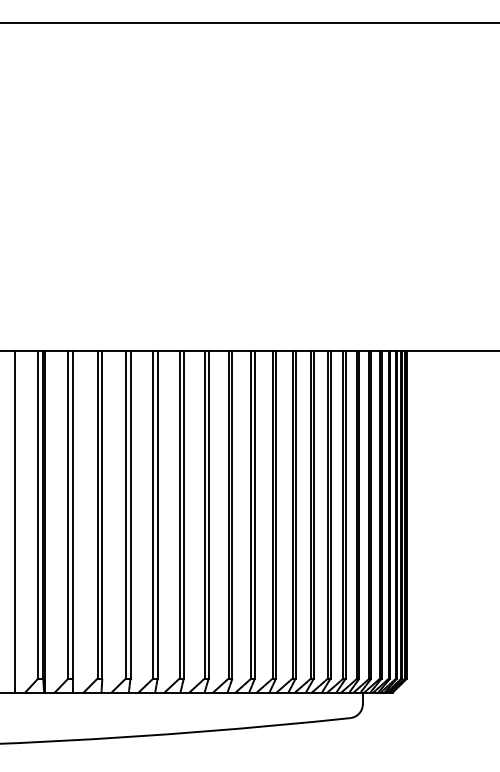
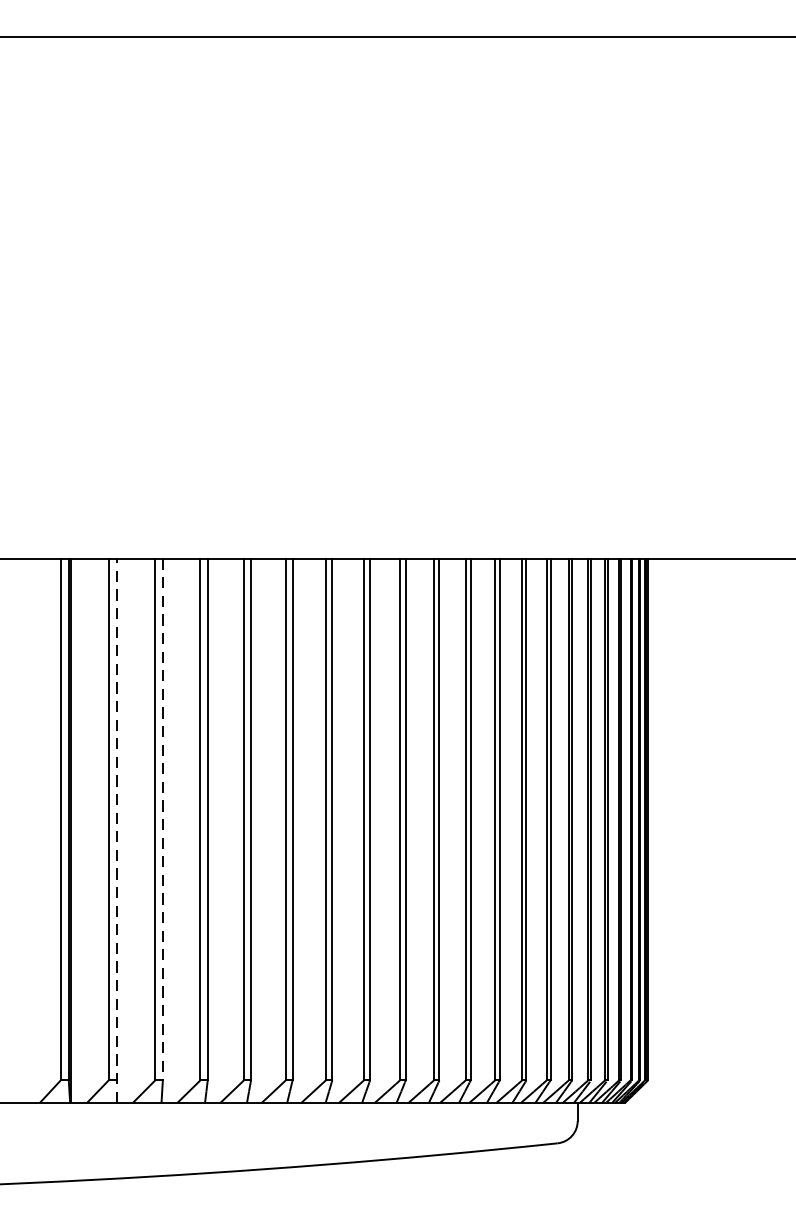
line: (102, 514) -> (163, 819), solid -> dashed
line: (15, 521) -> (24, 830), removed
line: (73, 521) -> (116, 830), solid -> dashed

